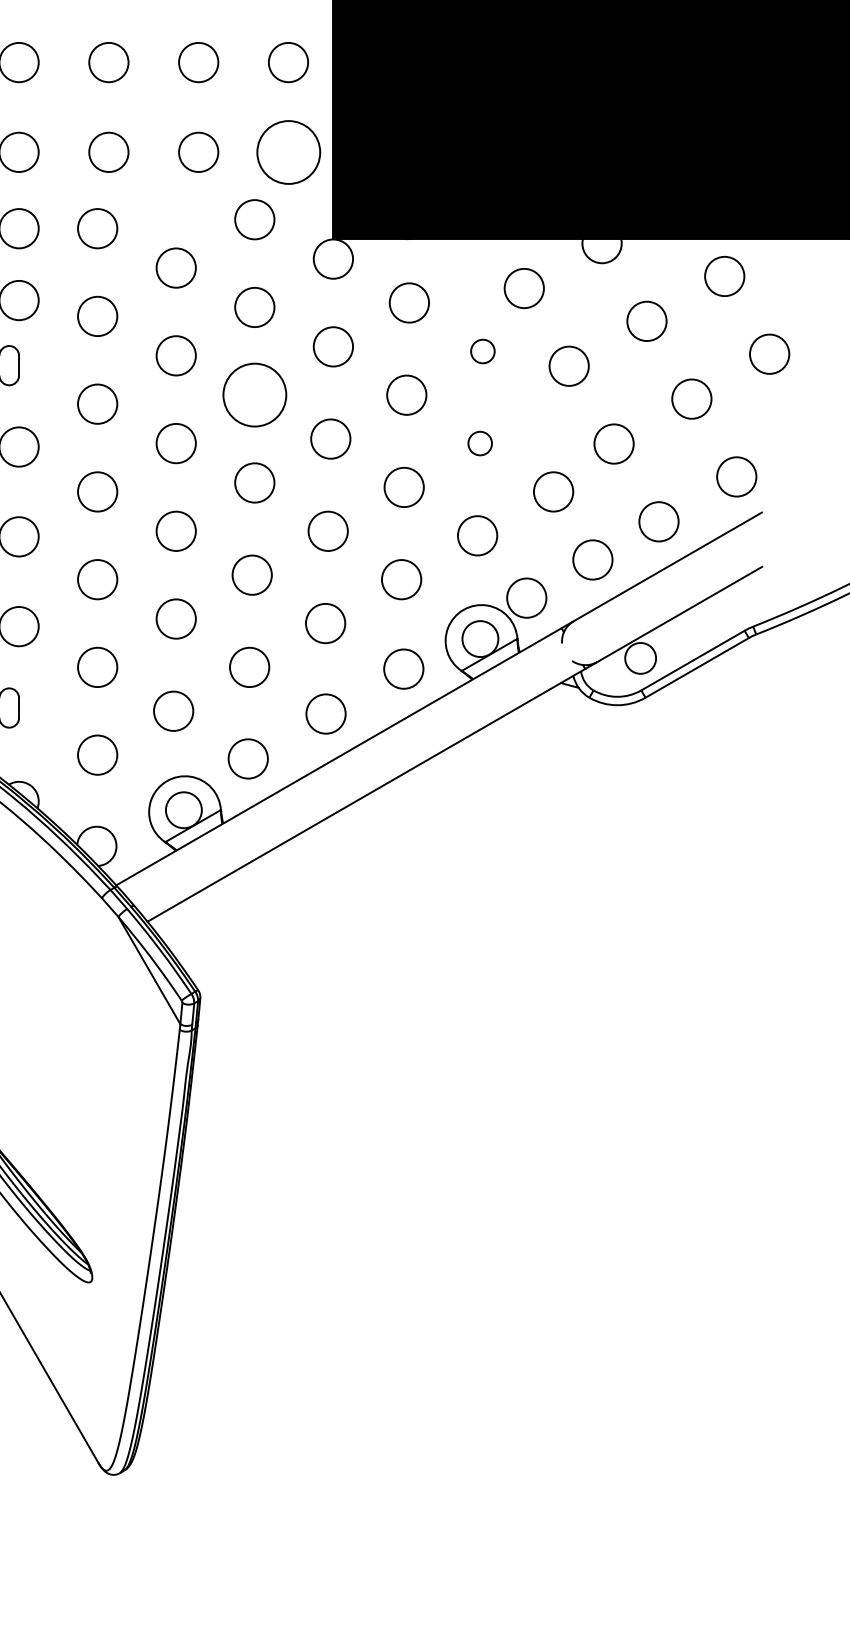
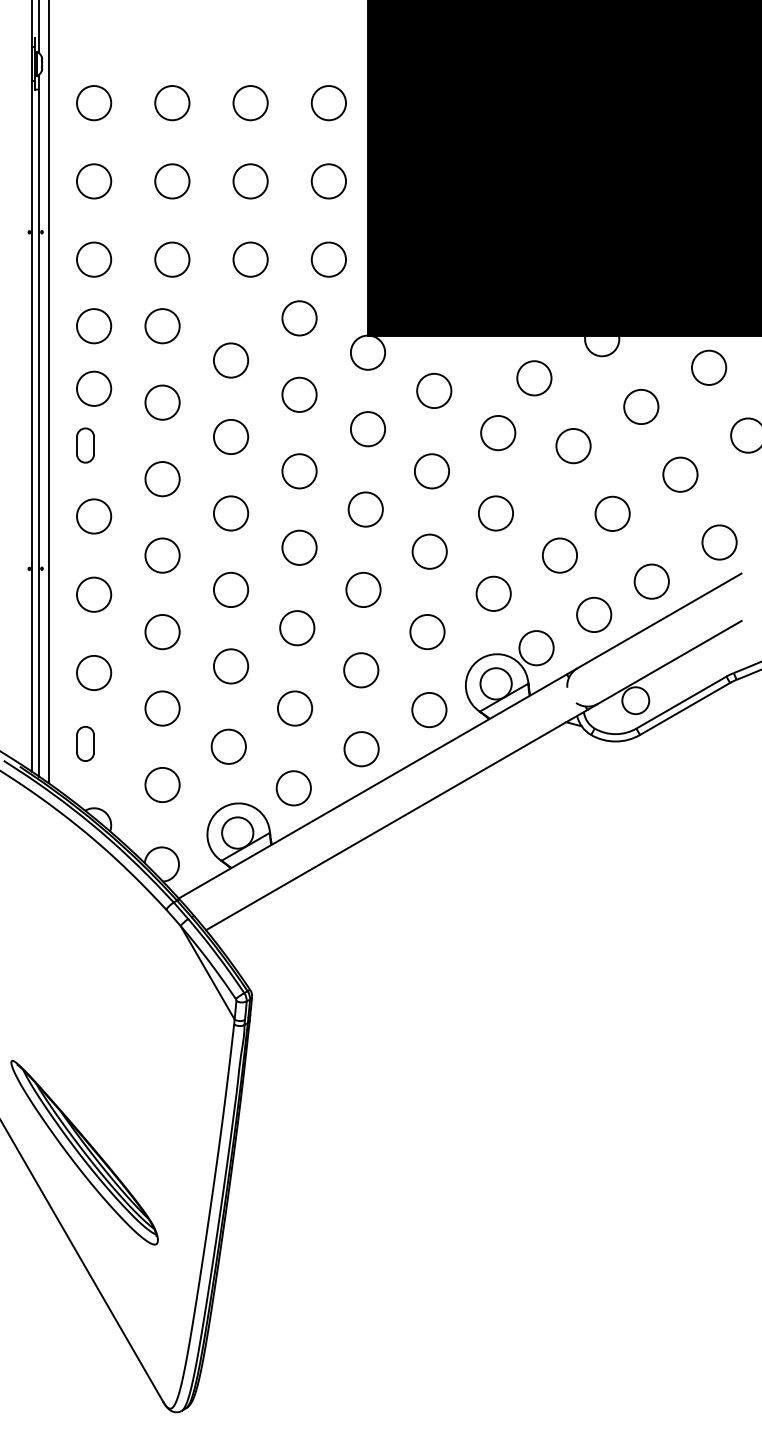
circle: (288, 152) -> (328, 259), size x0.62
circle: (483, 351) -> (498, 433), size x1.67
circle: (254, 395) -> (299, 471), size x0.62
circle: (479, 443) -> (495, 513), size x1.67

